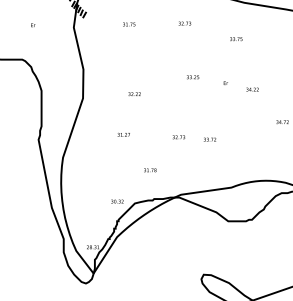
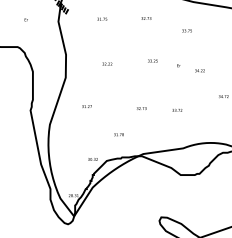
text: (134, 93) -> (107, 63), moved
text: (123, 134) -> (86, 106), moved
text: (209, 139) -> (176, 110), moved

